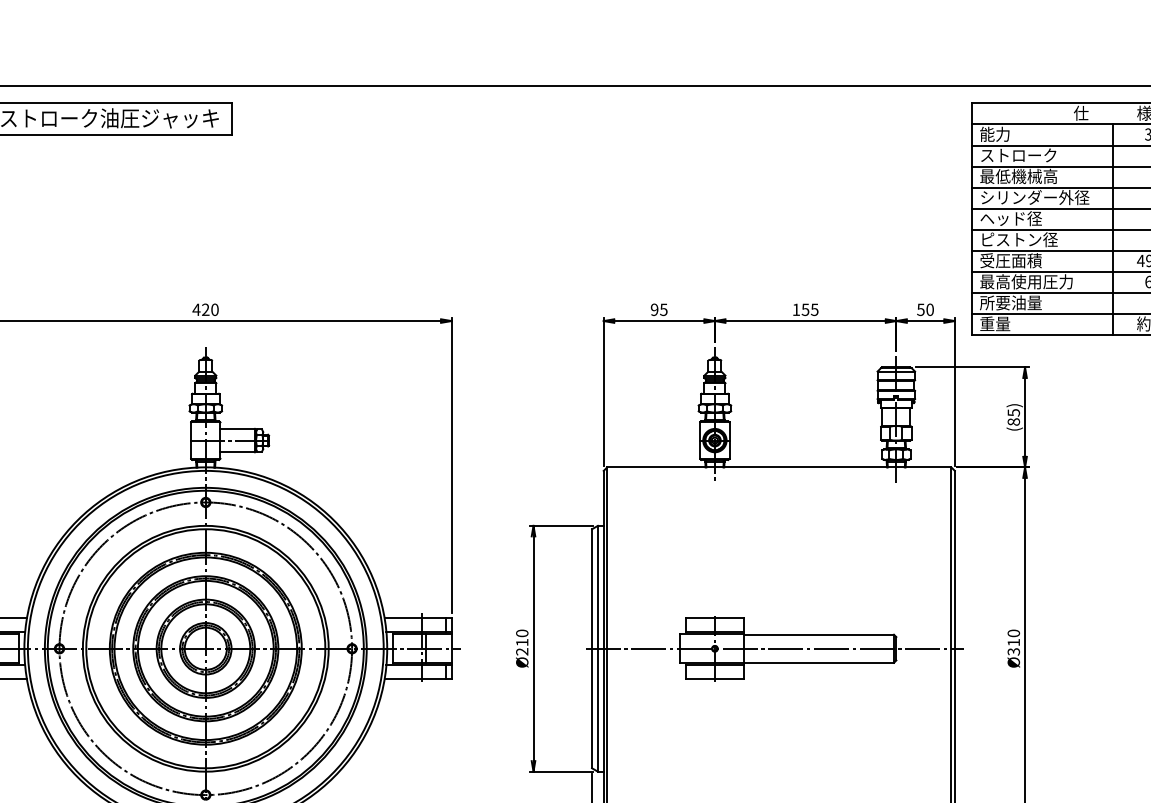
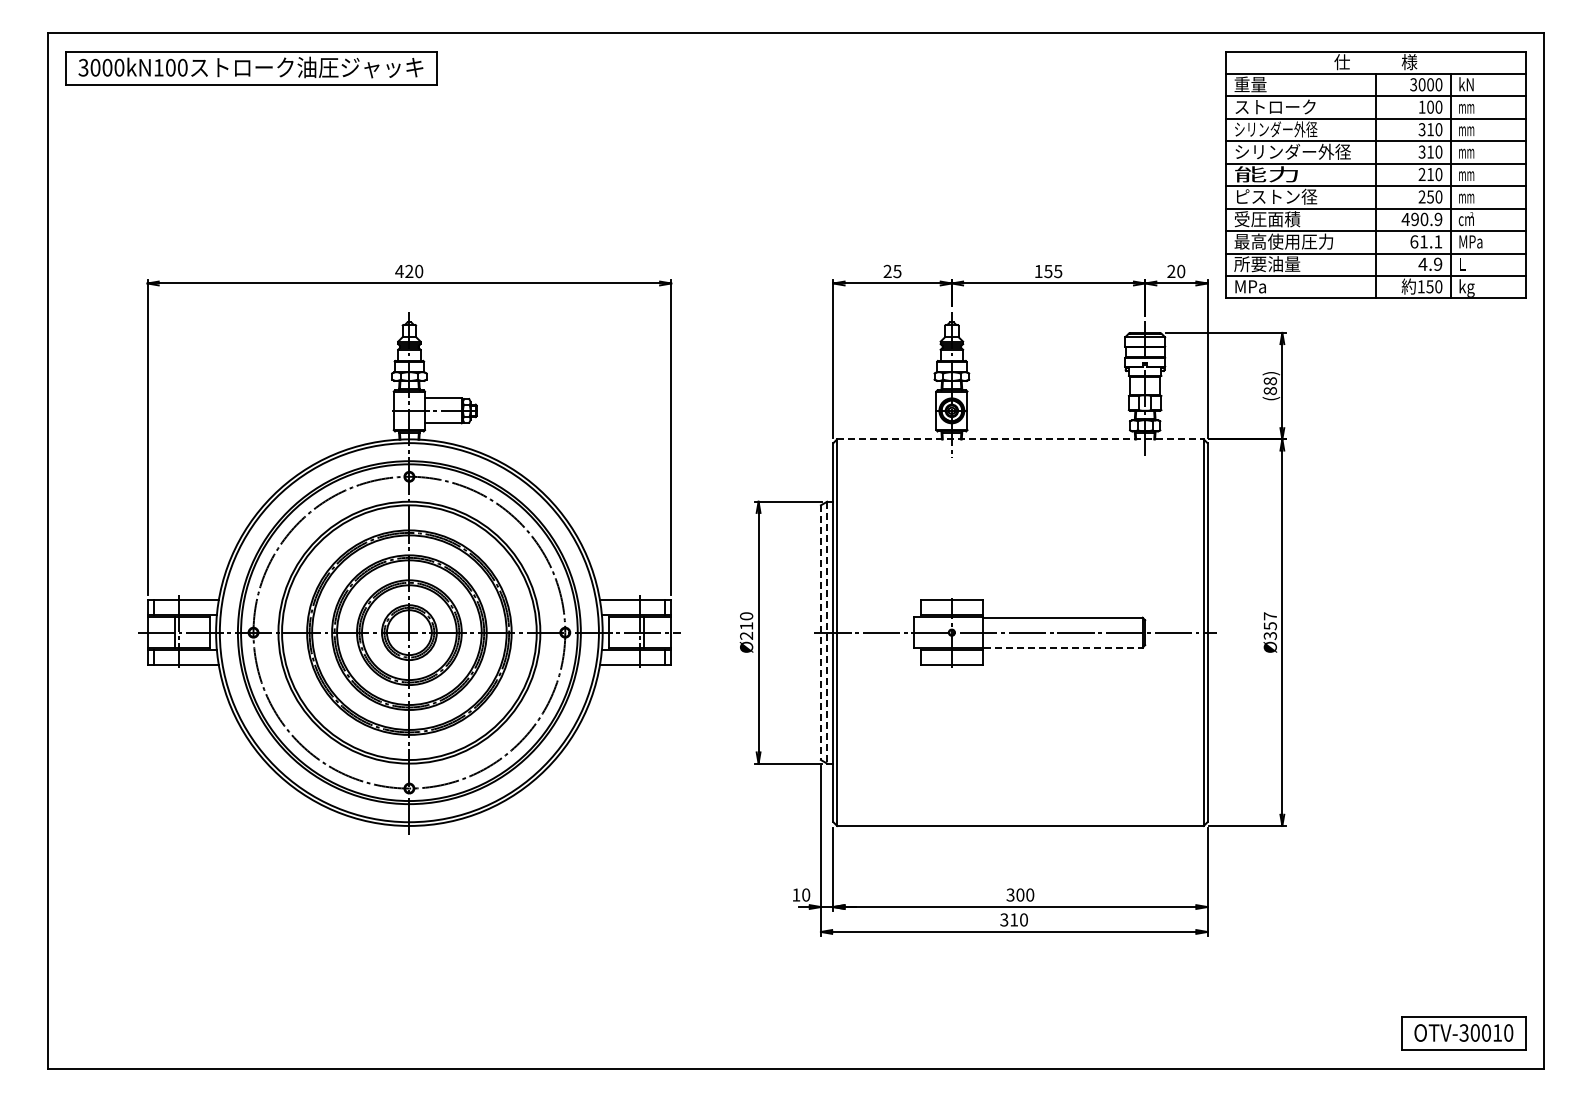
text: (995, 134) -> (1250, 84), 能力 -> 重量
text: (1018, 176) -> (1275, 129), 最低機械高 -> シリンダー外径
text: (1011, 218) -> (1267, 174), ヘッド径 -> 能力
text: (654, 309) -> (887, 271), 95 -> 25
text: (921, 309) -> (1171, 271), 50 -> 20
text: (995, 323) -> (1250, 286), 重量 -> MPa
text: (1013, 413) -> (1269, 381), (85) -> (88)
line: (779, 467) -> (1020, 439), solid -> dashed
text: (1013, 638) -> (1269, 621), Ø310 -> Ø357
line: (598, 648) -> (827, 632), solid -> dashed
line: (591, 649) -> (820, 633), solid -> dashed
line: (819, 662) -> (1063, 647), solid -> dashed

